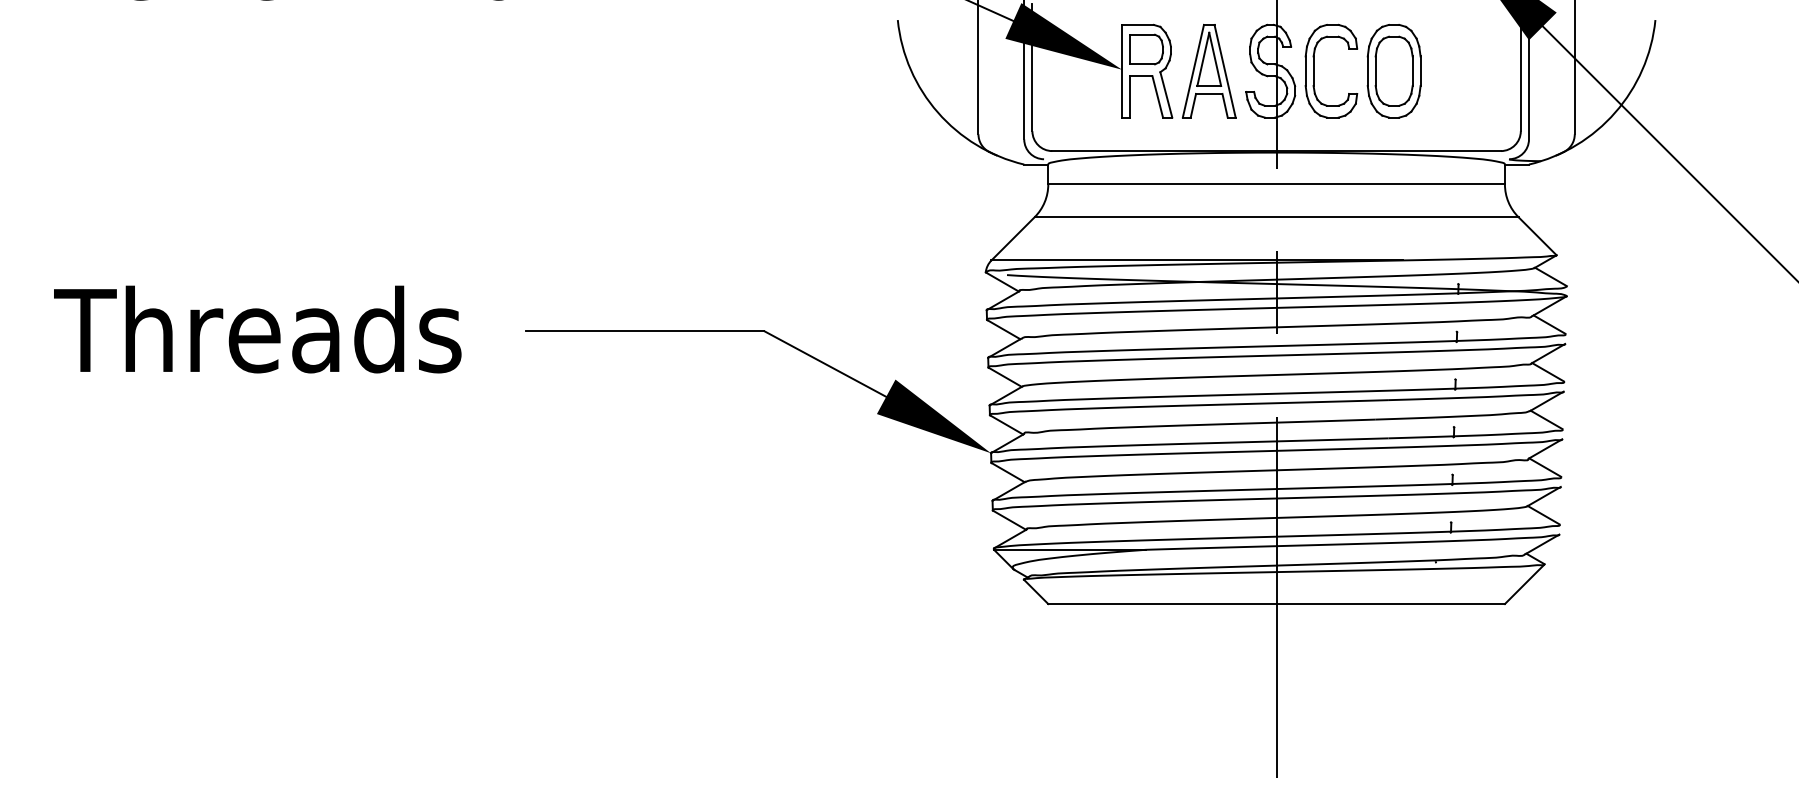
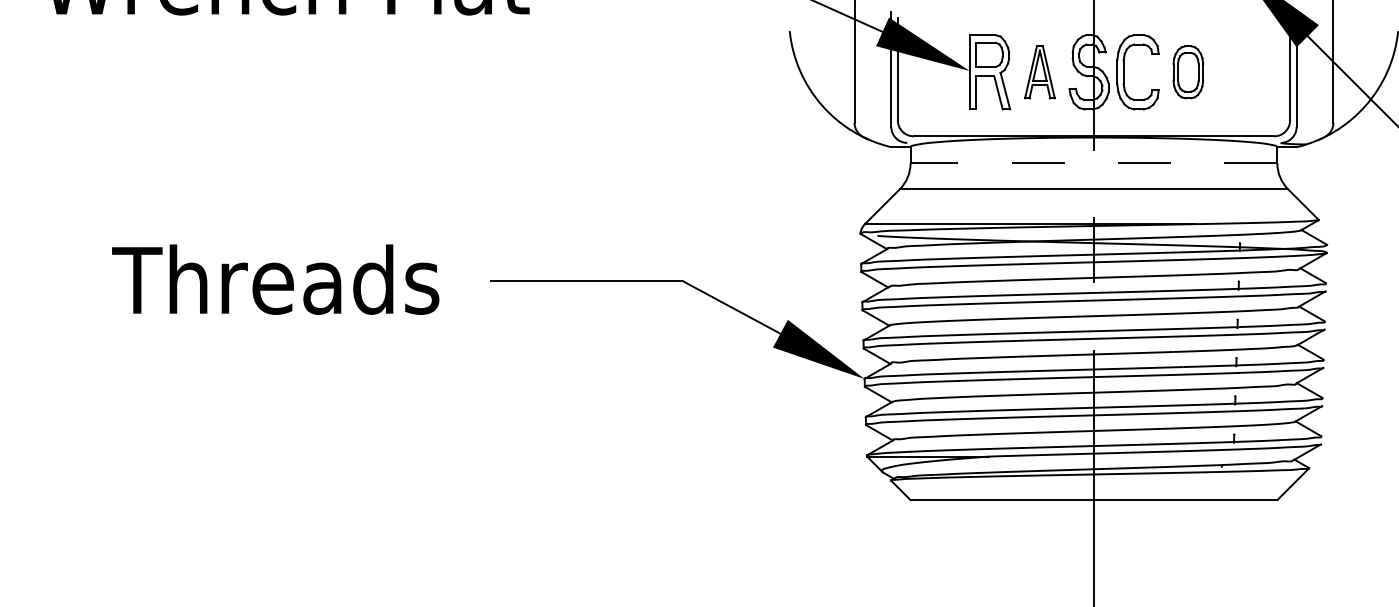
part: (1209, 71) -> (1040, 72), size x0.7
part: (1393, 71) -> (1187, 72), size x0.7
line: (1276, 184) -> (1093, 163), solid -> dashed

